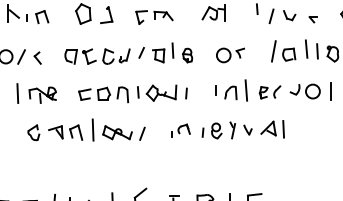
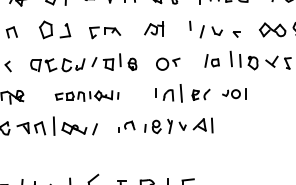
part: (282, 50) -> (211, 60), size x0.7
part: (310, 90) -> (234, 93), size x0.7
part: (132, 93) -> (86, 95), size x0.7

